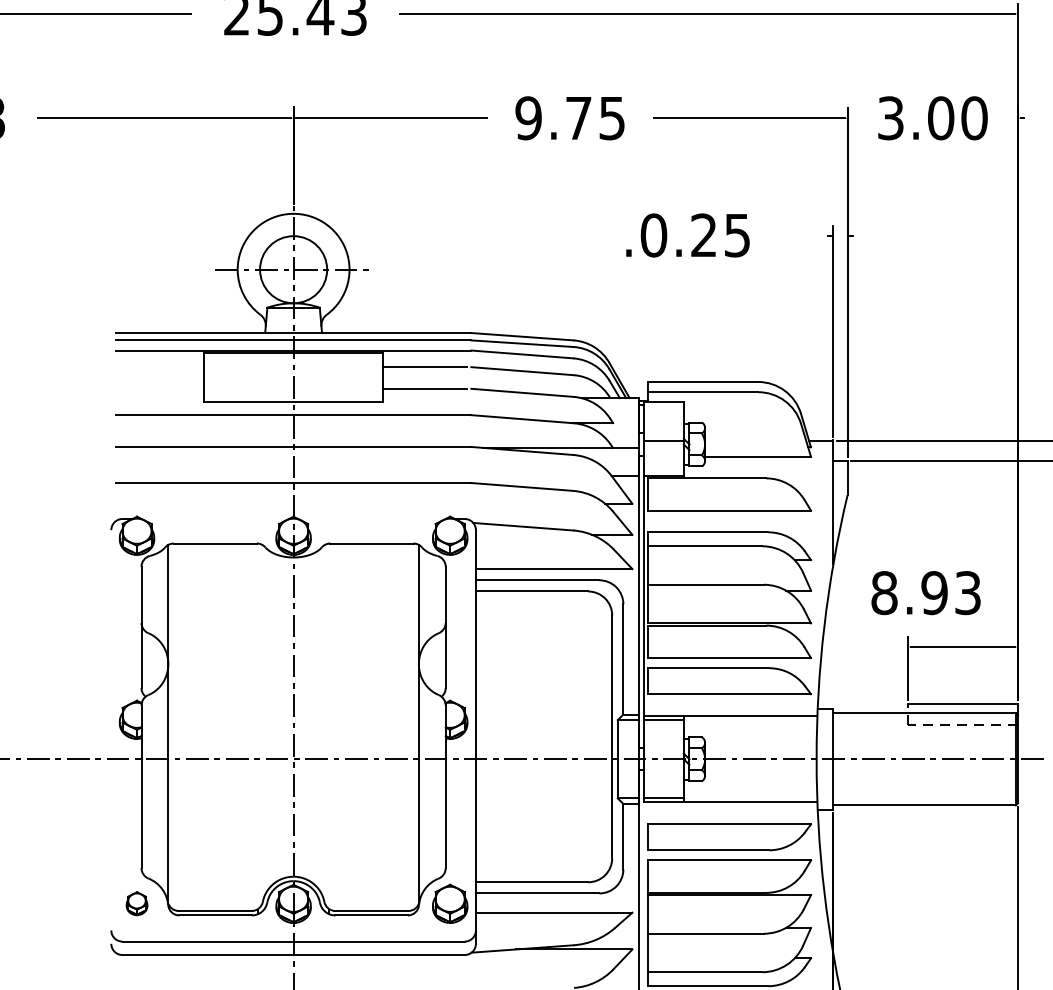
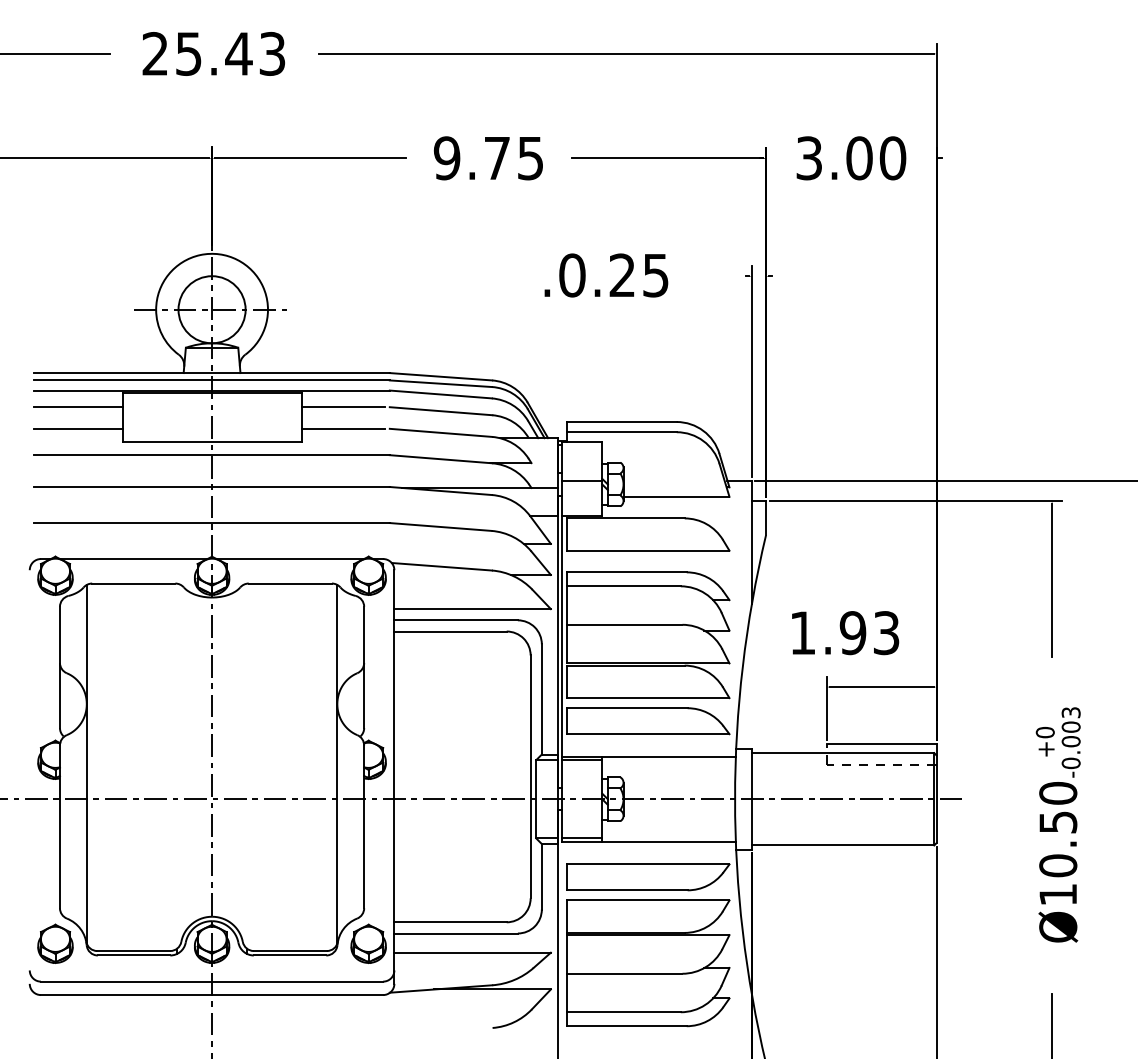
line: (160, 367) -> (78, 407), added
line: (160, 388) -> (78, 428), added
line: (215, 519) -> (133, 559), added
line: (372, 519) -> (290, 559), added
text: (885, 593) -> (803, 633), 8.93 -> 1.93
part: (137, 903) -> (55, 943), size x1.67

